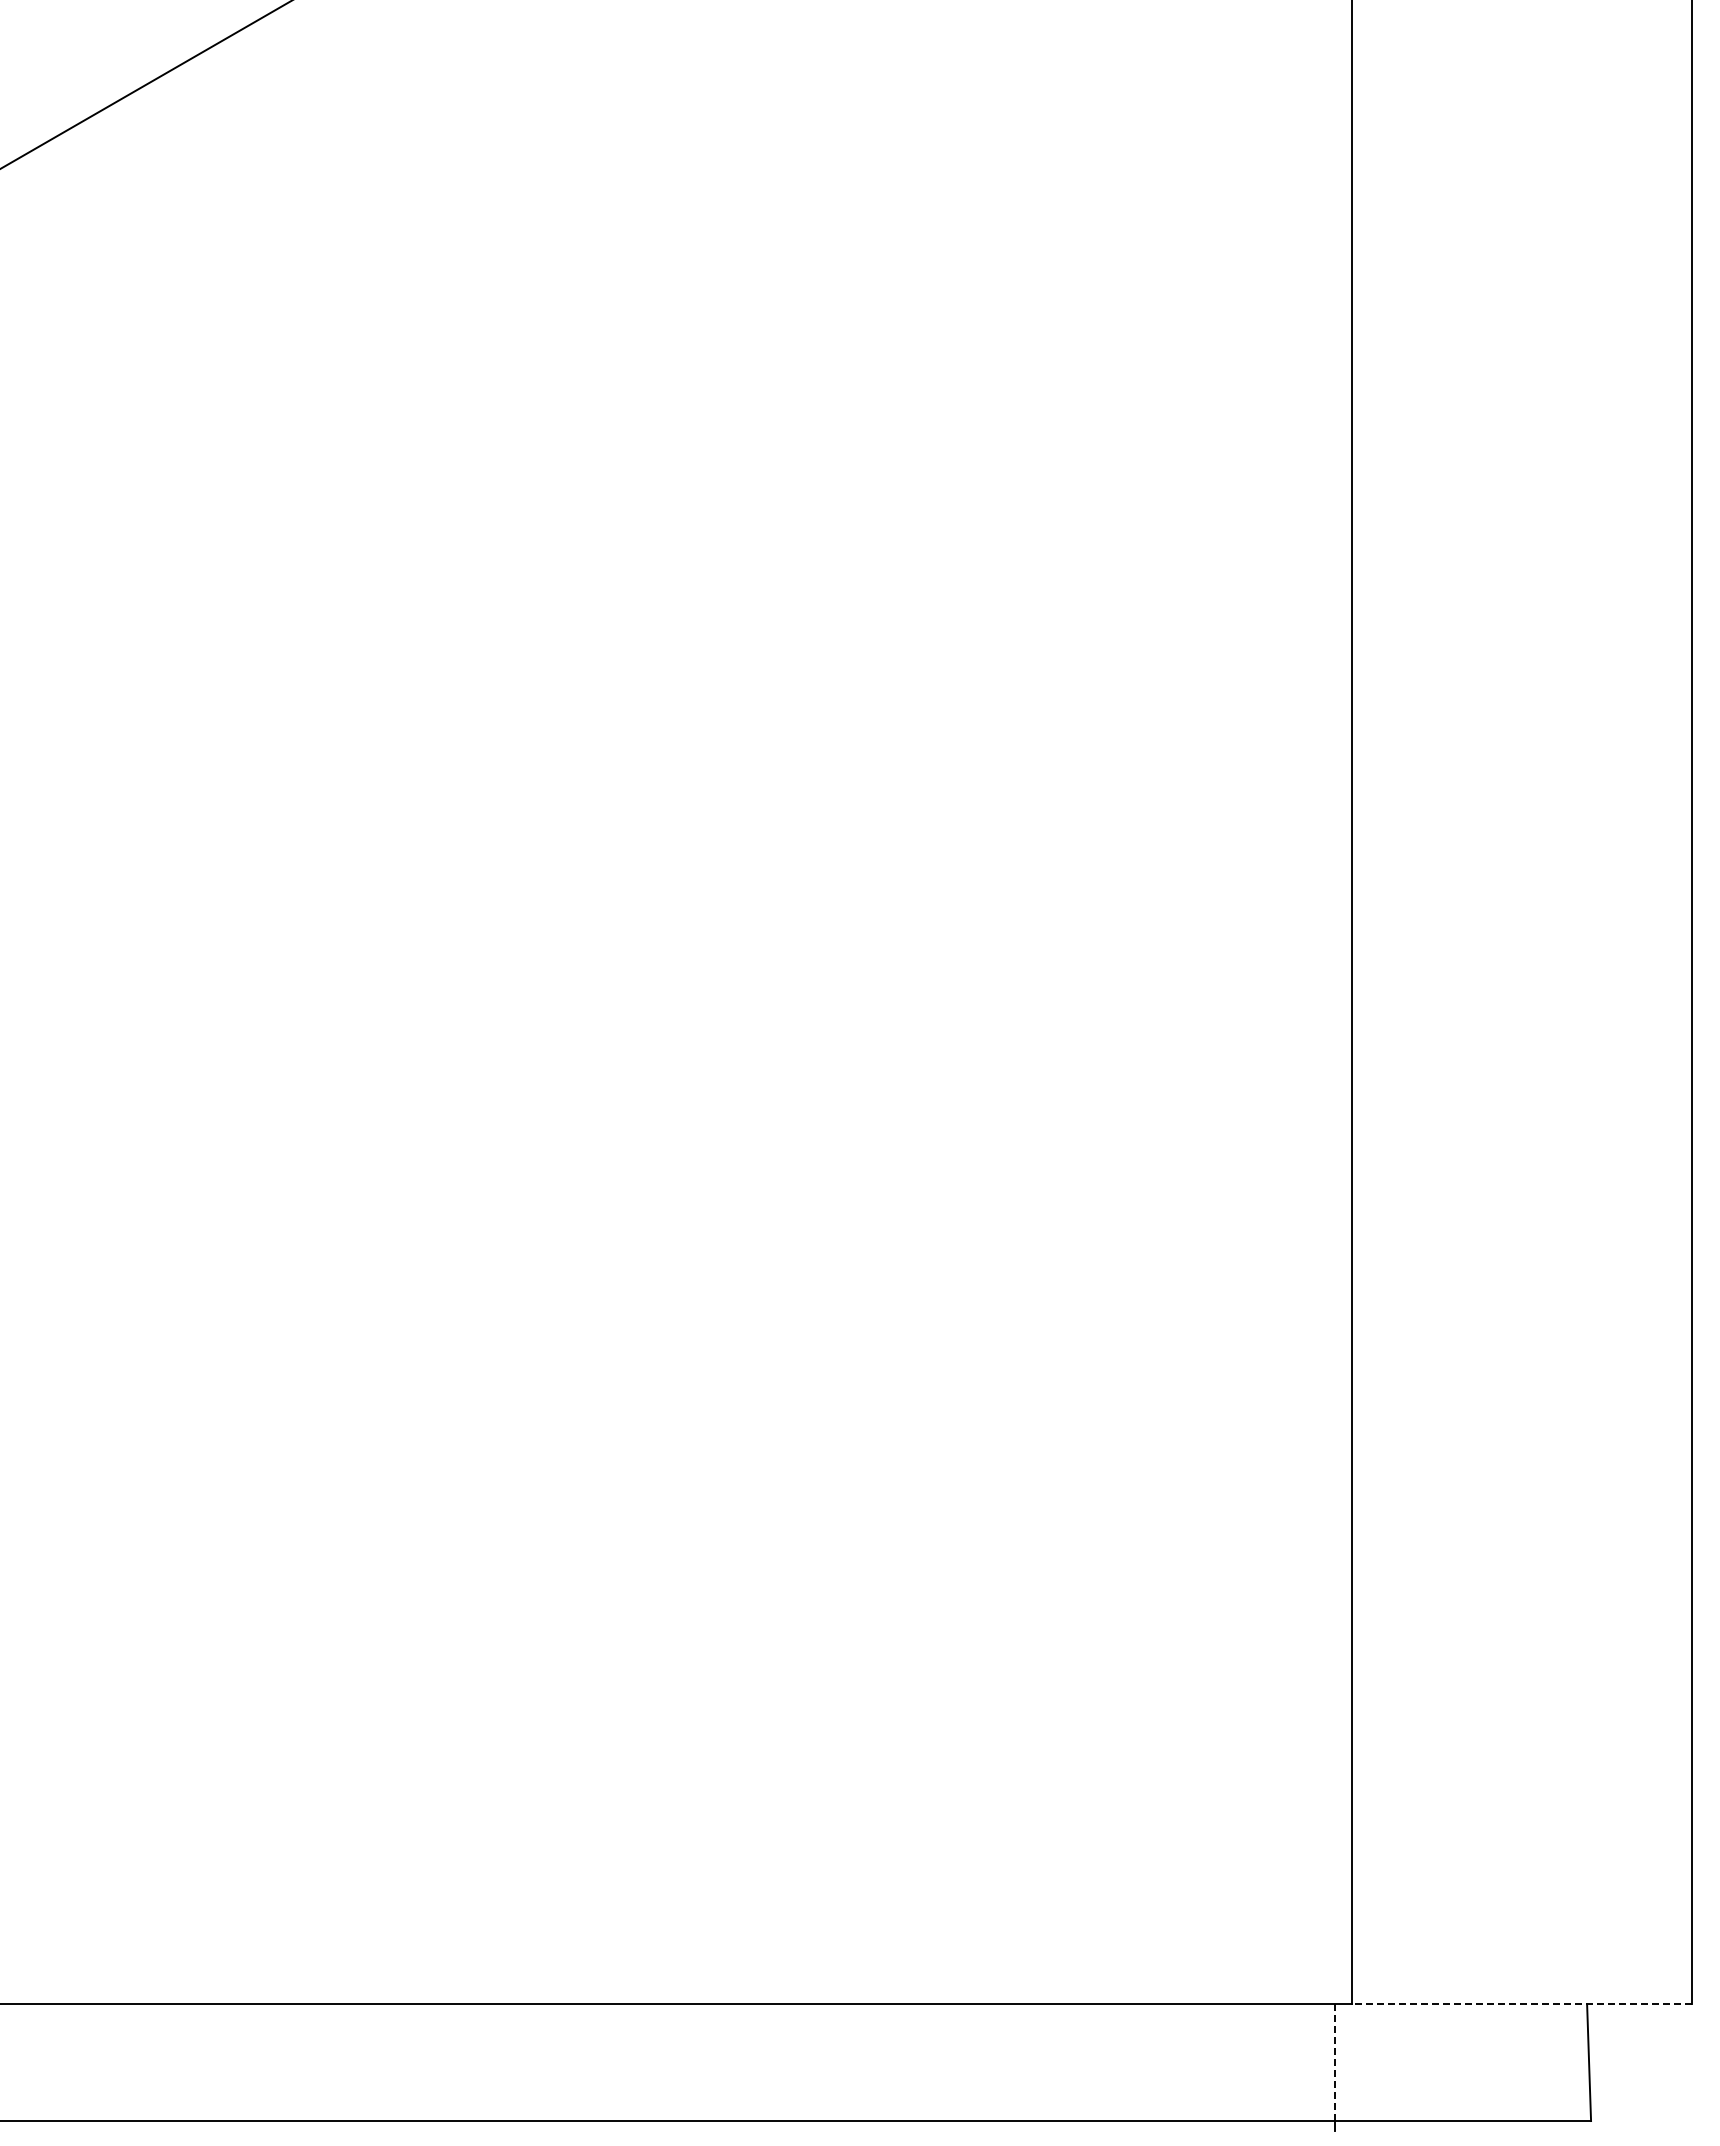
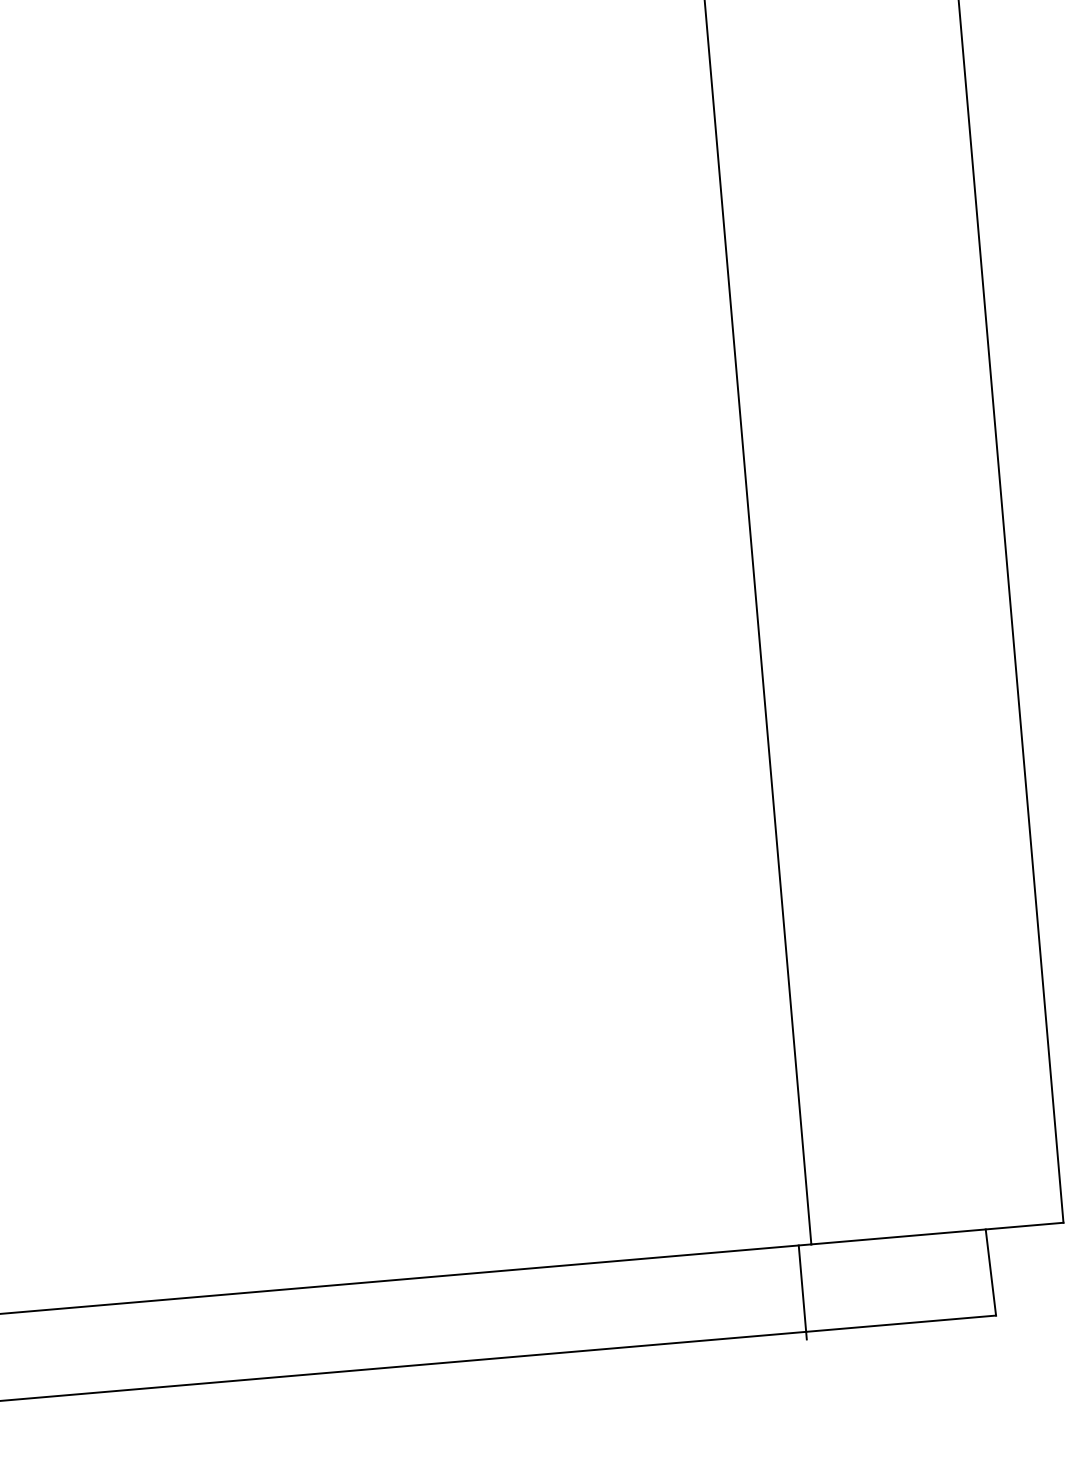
line: (1521, 2004) -> (937, 1233), dashed -> solid
line: (1334, 2063) -> (802, 1289), dashed -> solid

